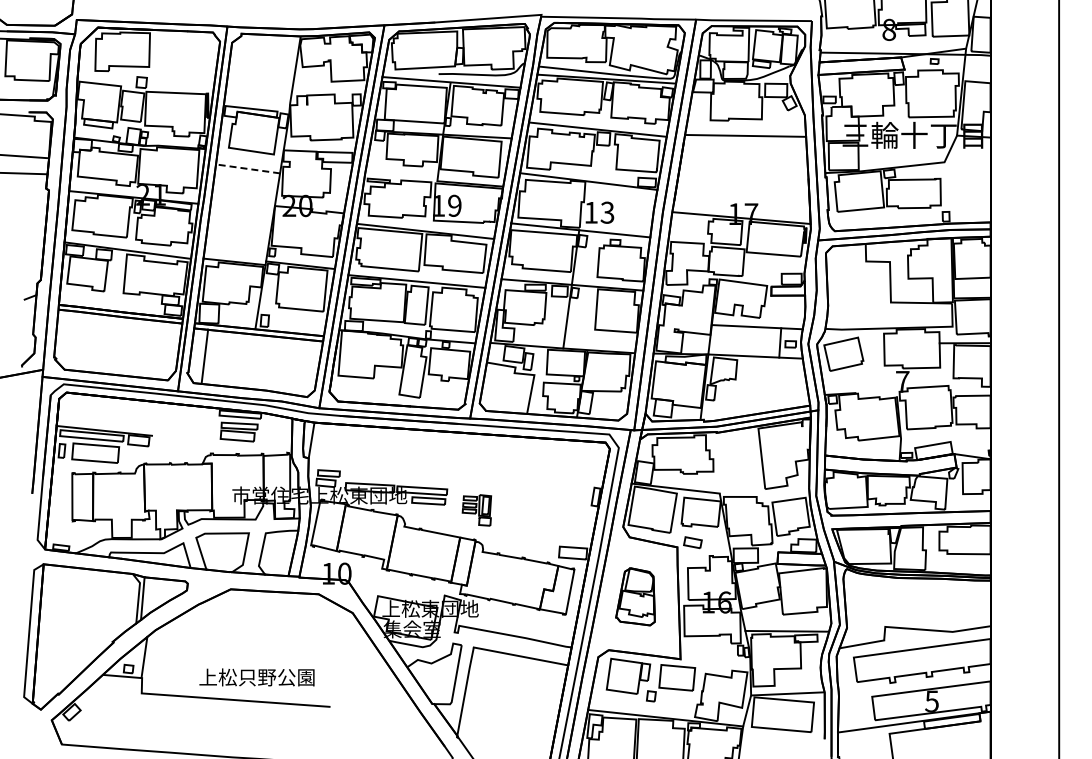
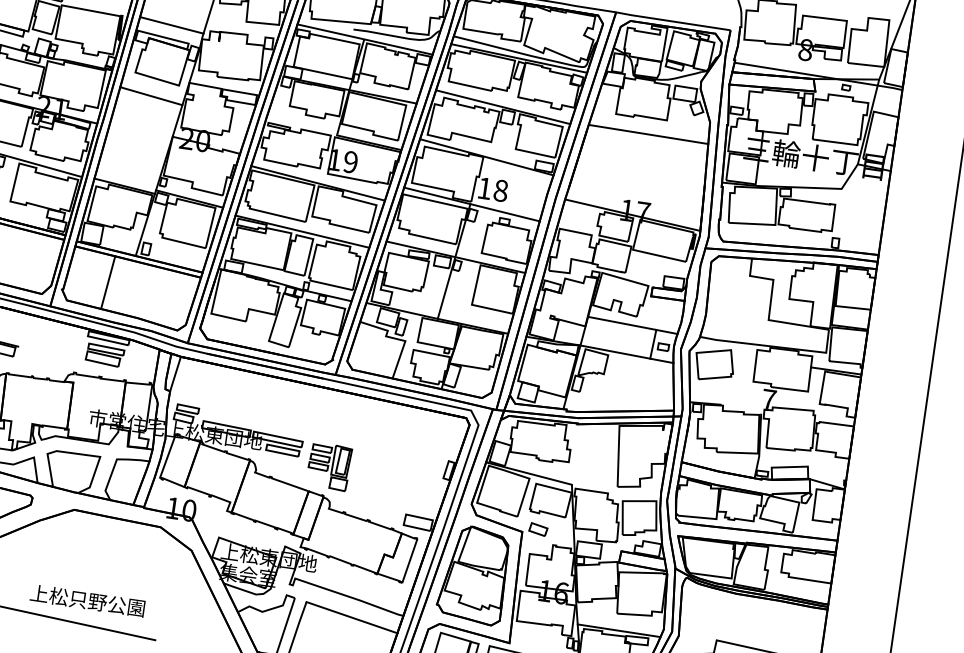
line: (257, 95) -> (171, 24), added
line: (247, 168) -> (150, 95), dashed -> solid
text: (607, 212) -> (500, 190), 13 -> 18
line: (204, 356) -> (107, 282), moved
part: (476, 510) -> (328, 466), size x1.43
part: (635, 596) -> (473, 574), size x1.67

